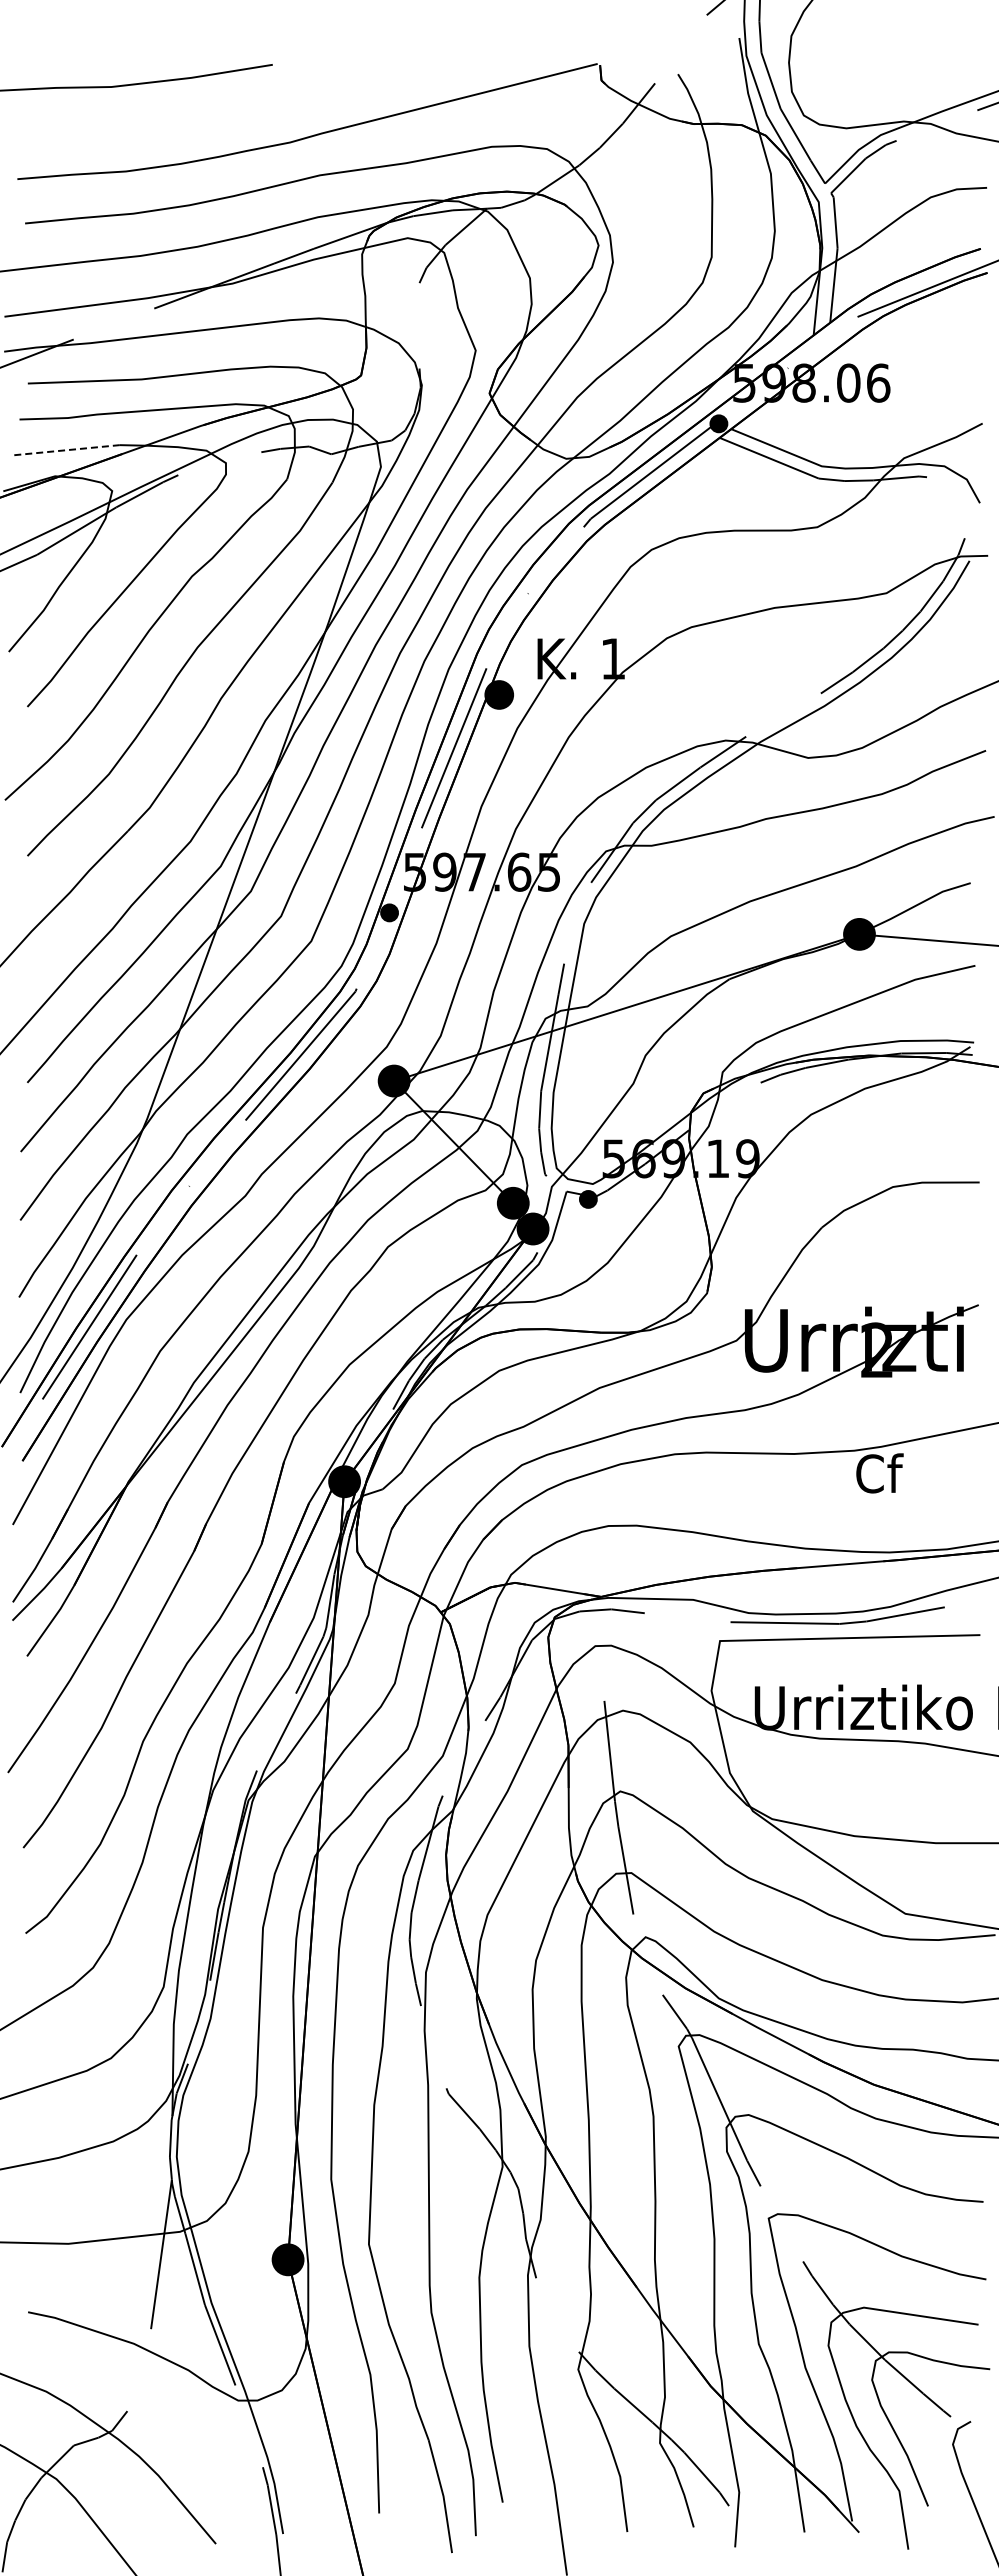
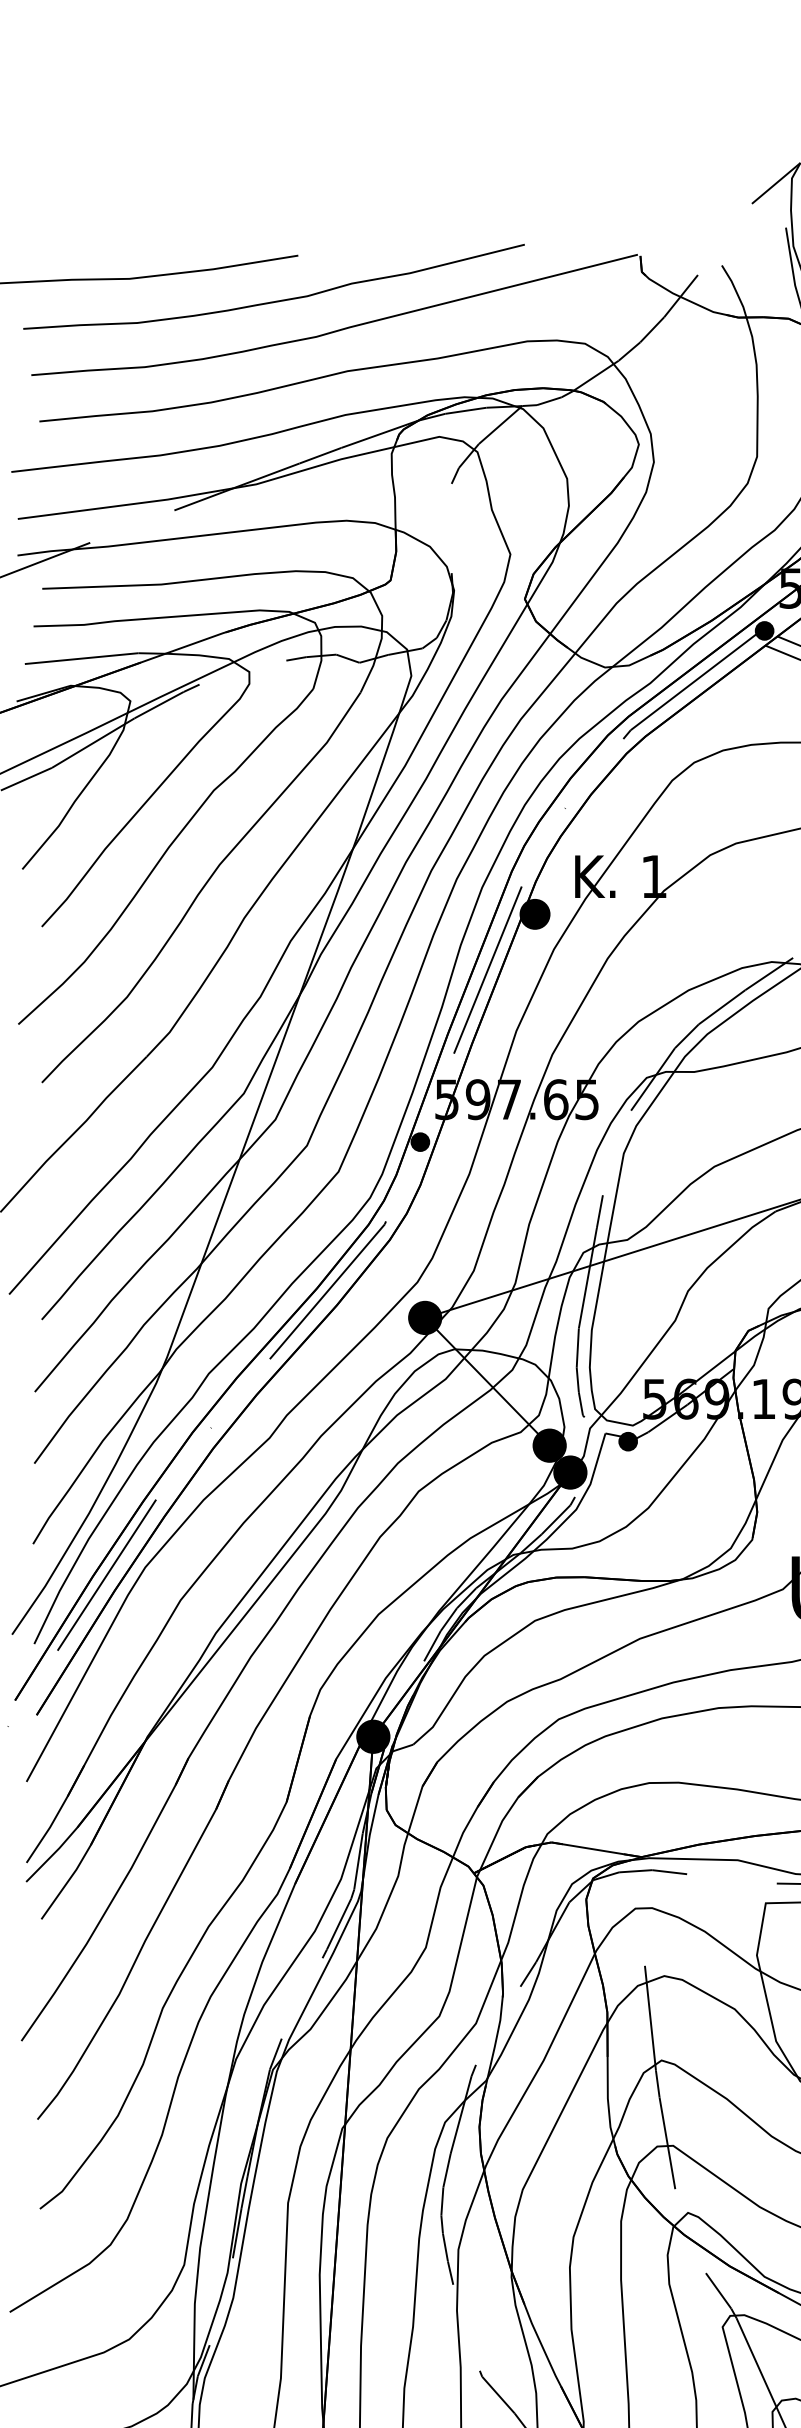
curve: (252, 107) -> (277, 300), added
line: (65, 450) -> (81, 658), dashed -> solid

